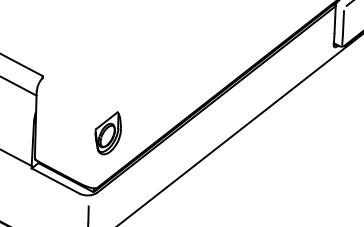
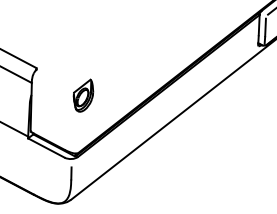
part: (108, 133) -> (83, 95), moved

